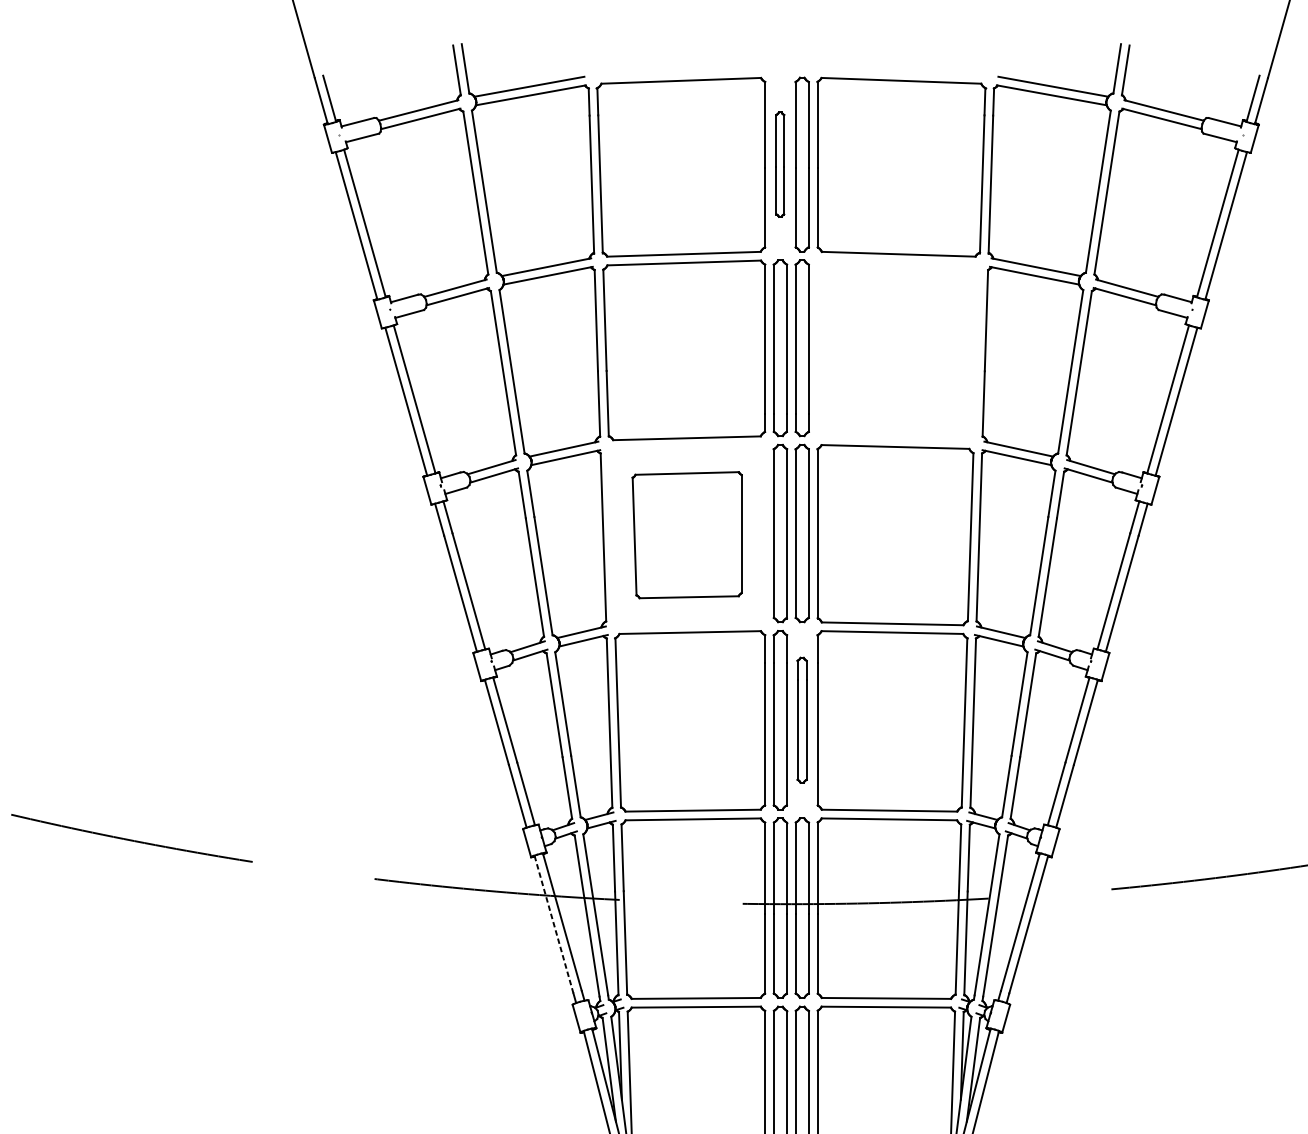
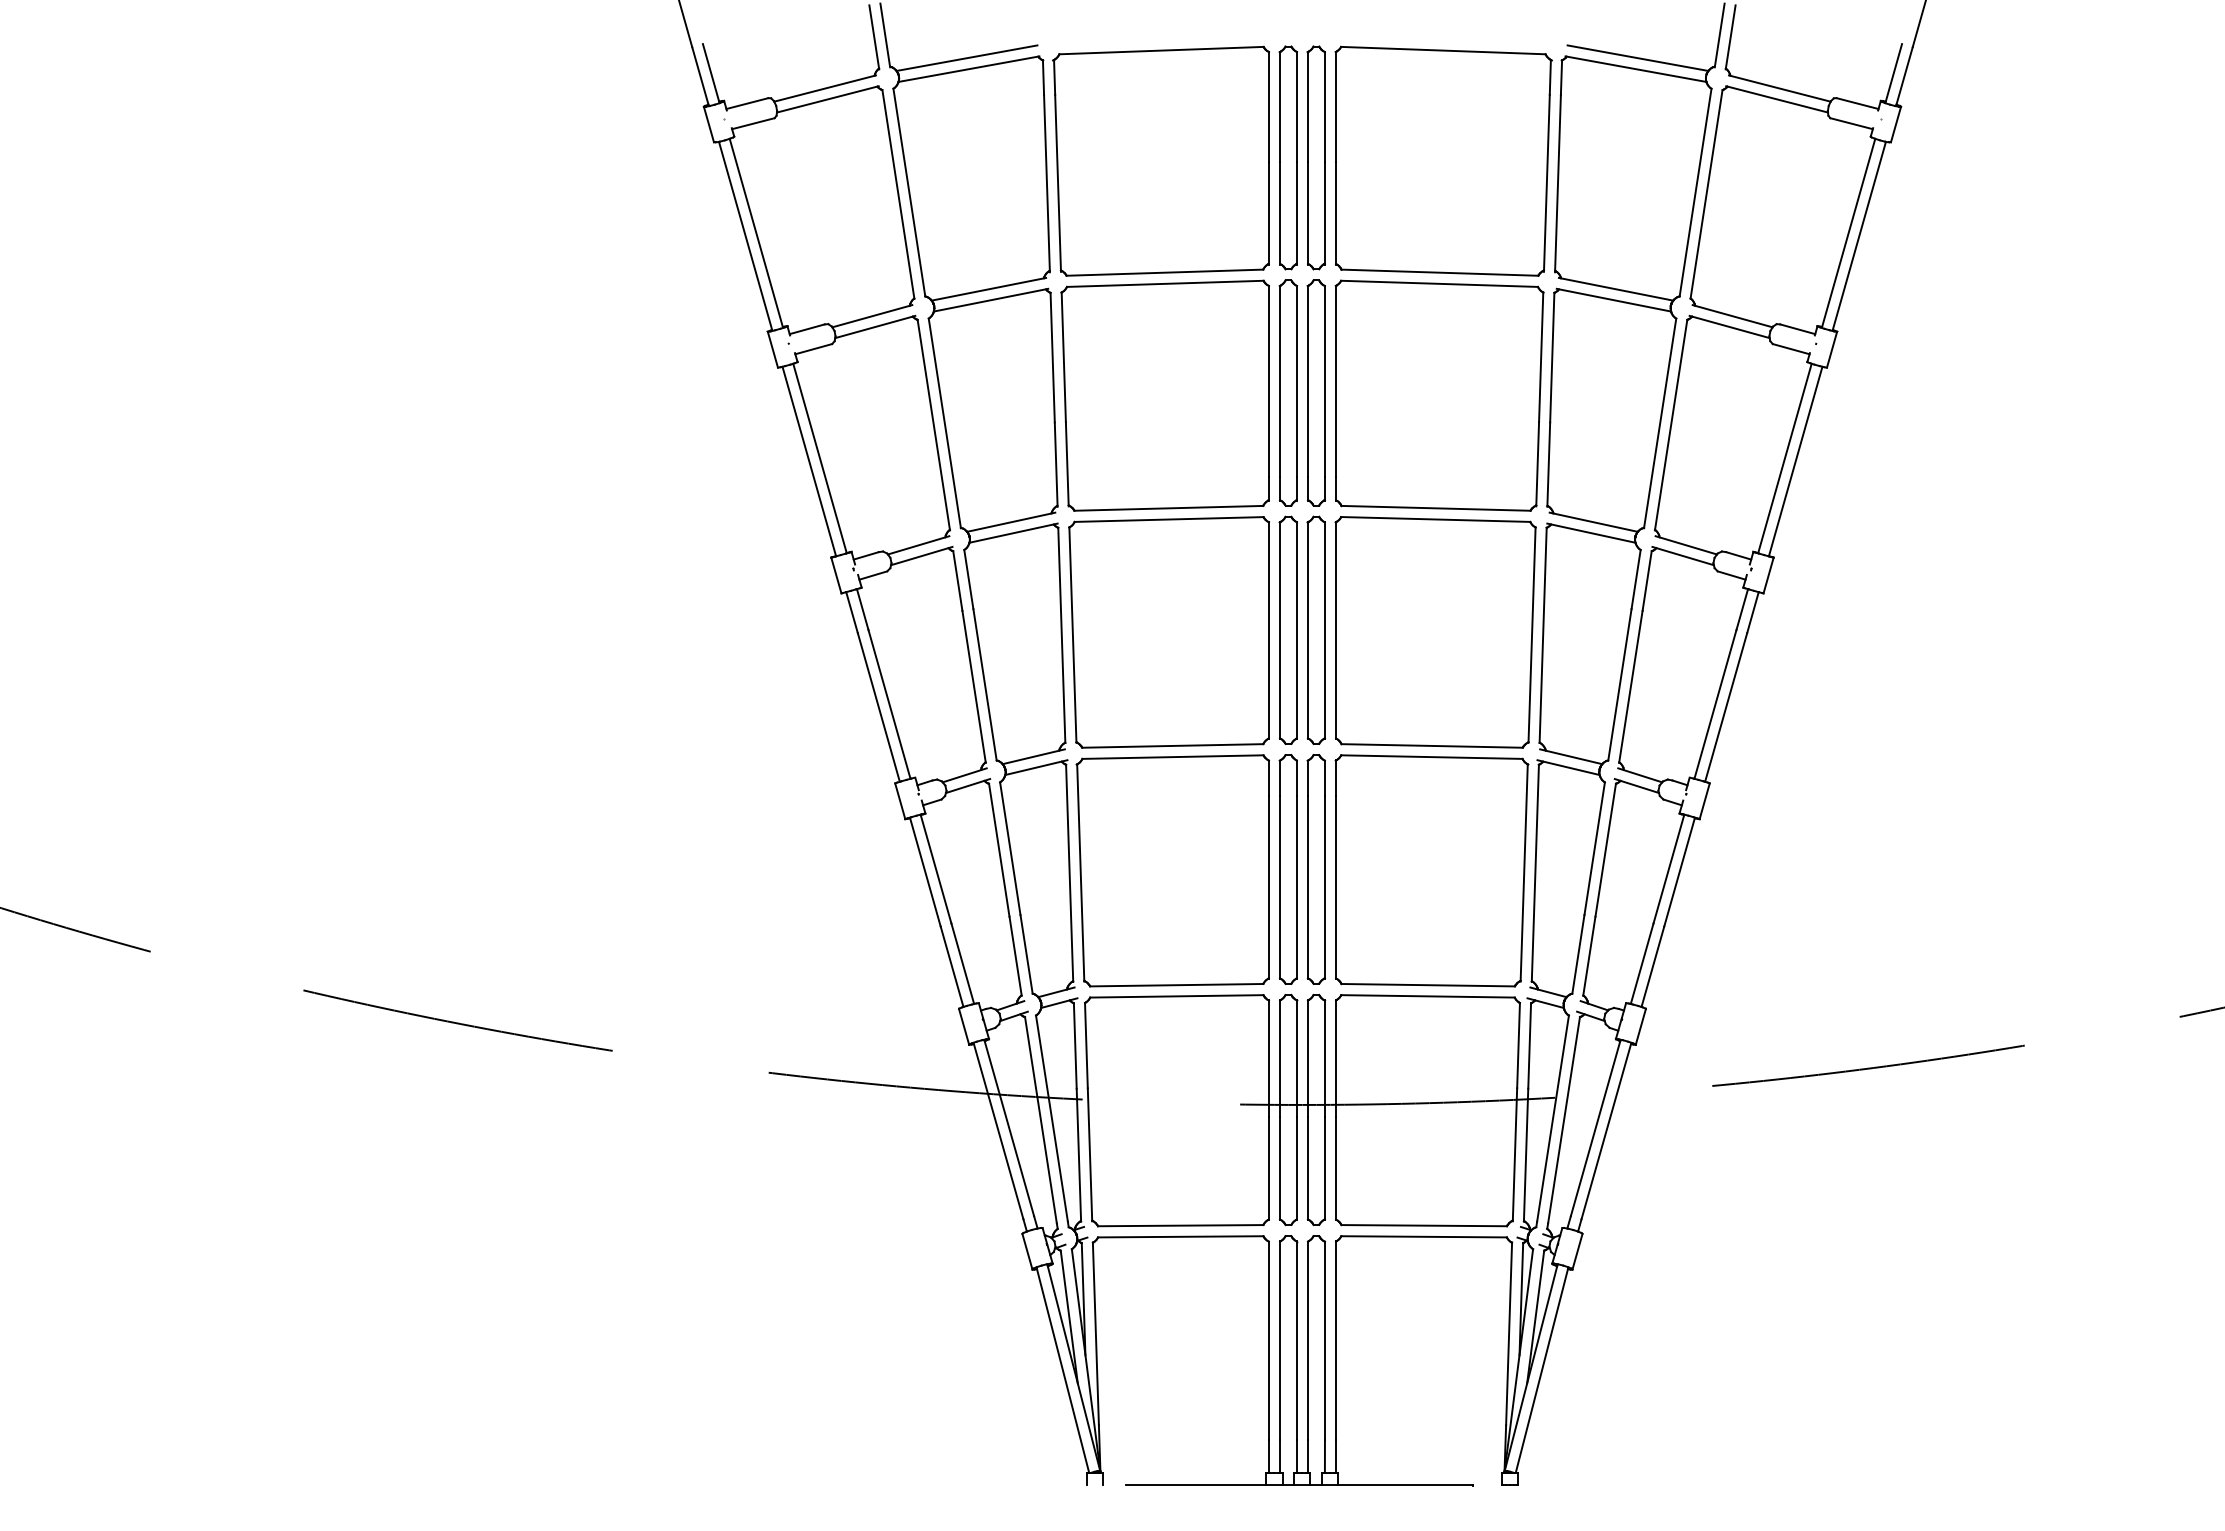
part: (779, 164) -> (1287, 157), size x1.67
part: (898, 350) -> (1439, 395), added
part: (686, 535) -> (1168, 632), size x1.43
part: (801, 720) -> (1315, 869), size x1.43
line: (554, 924) -> (998, 1131), dashed -> solid

